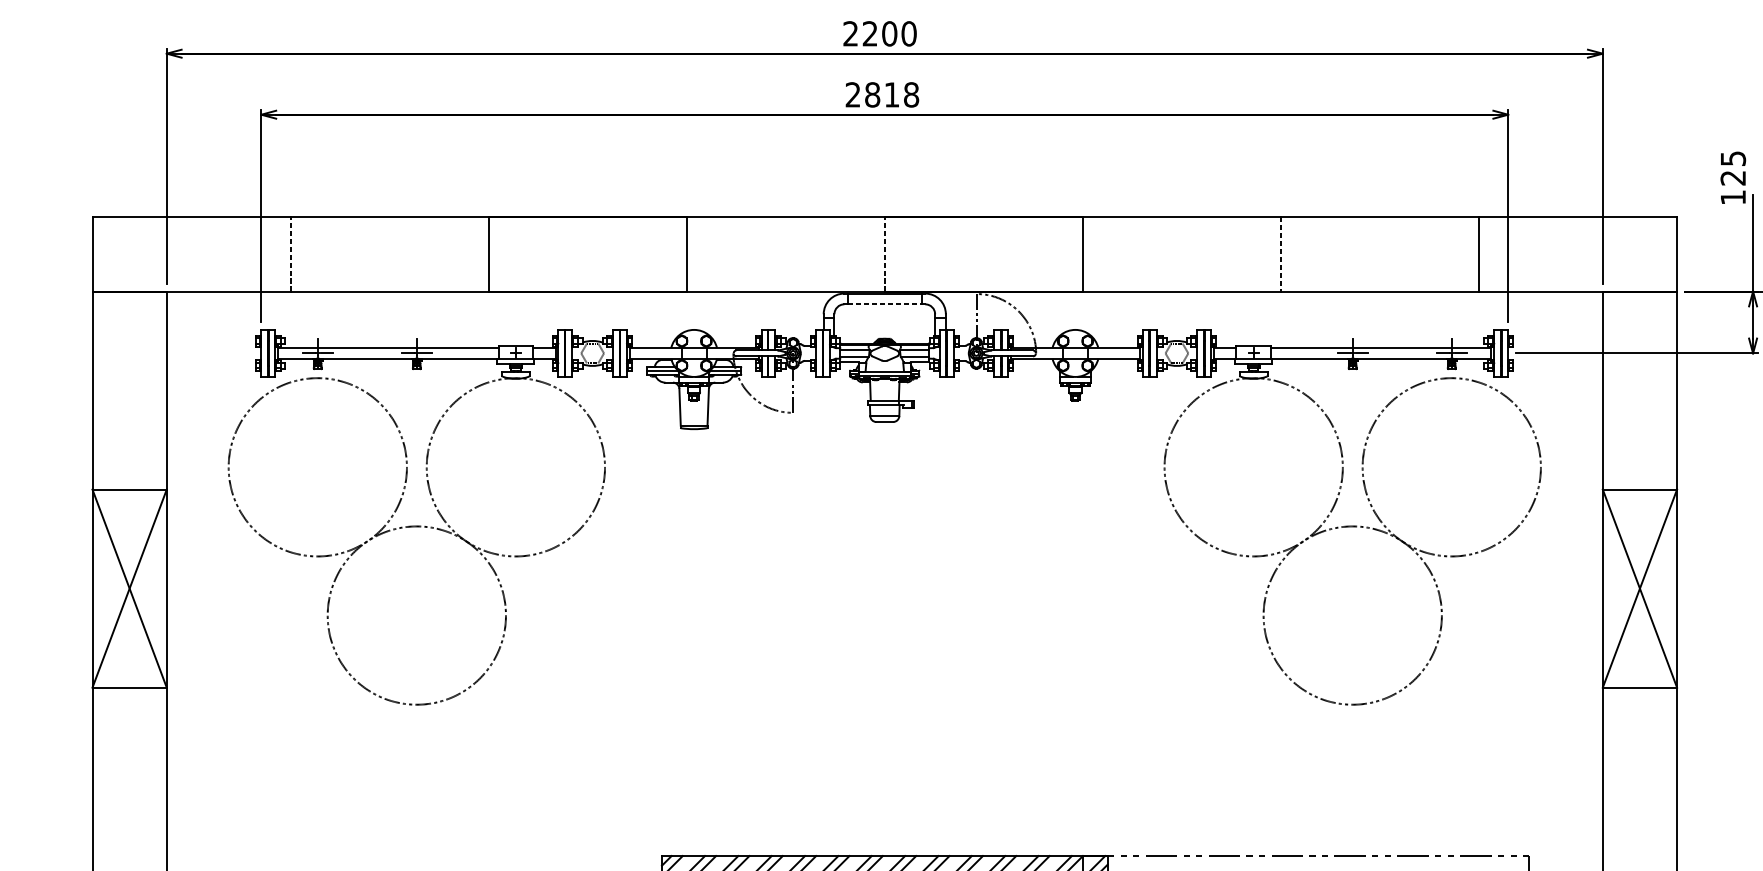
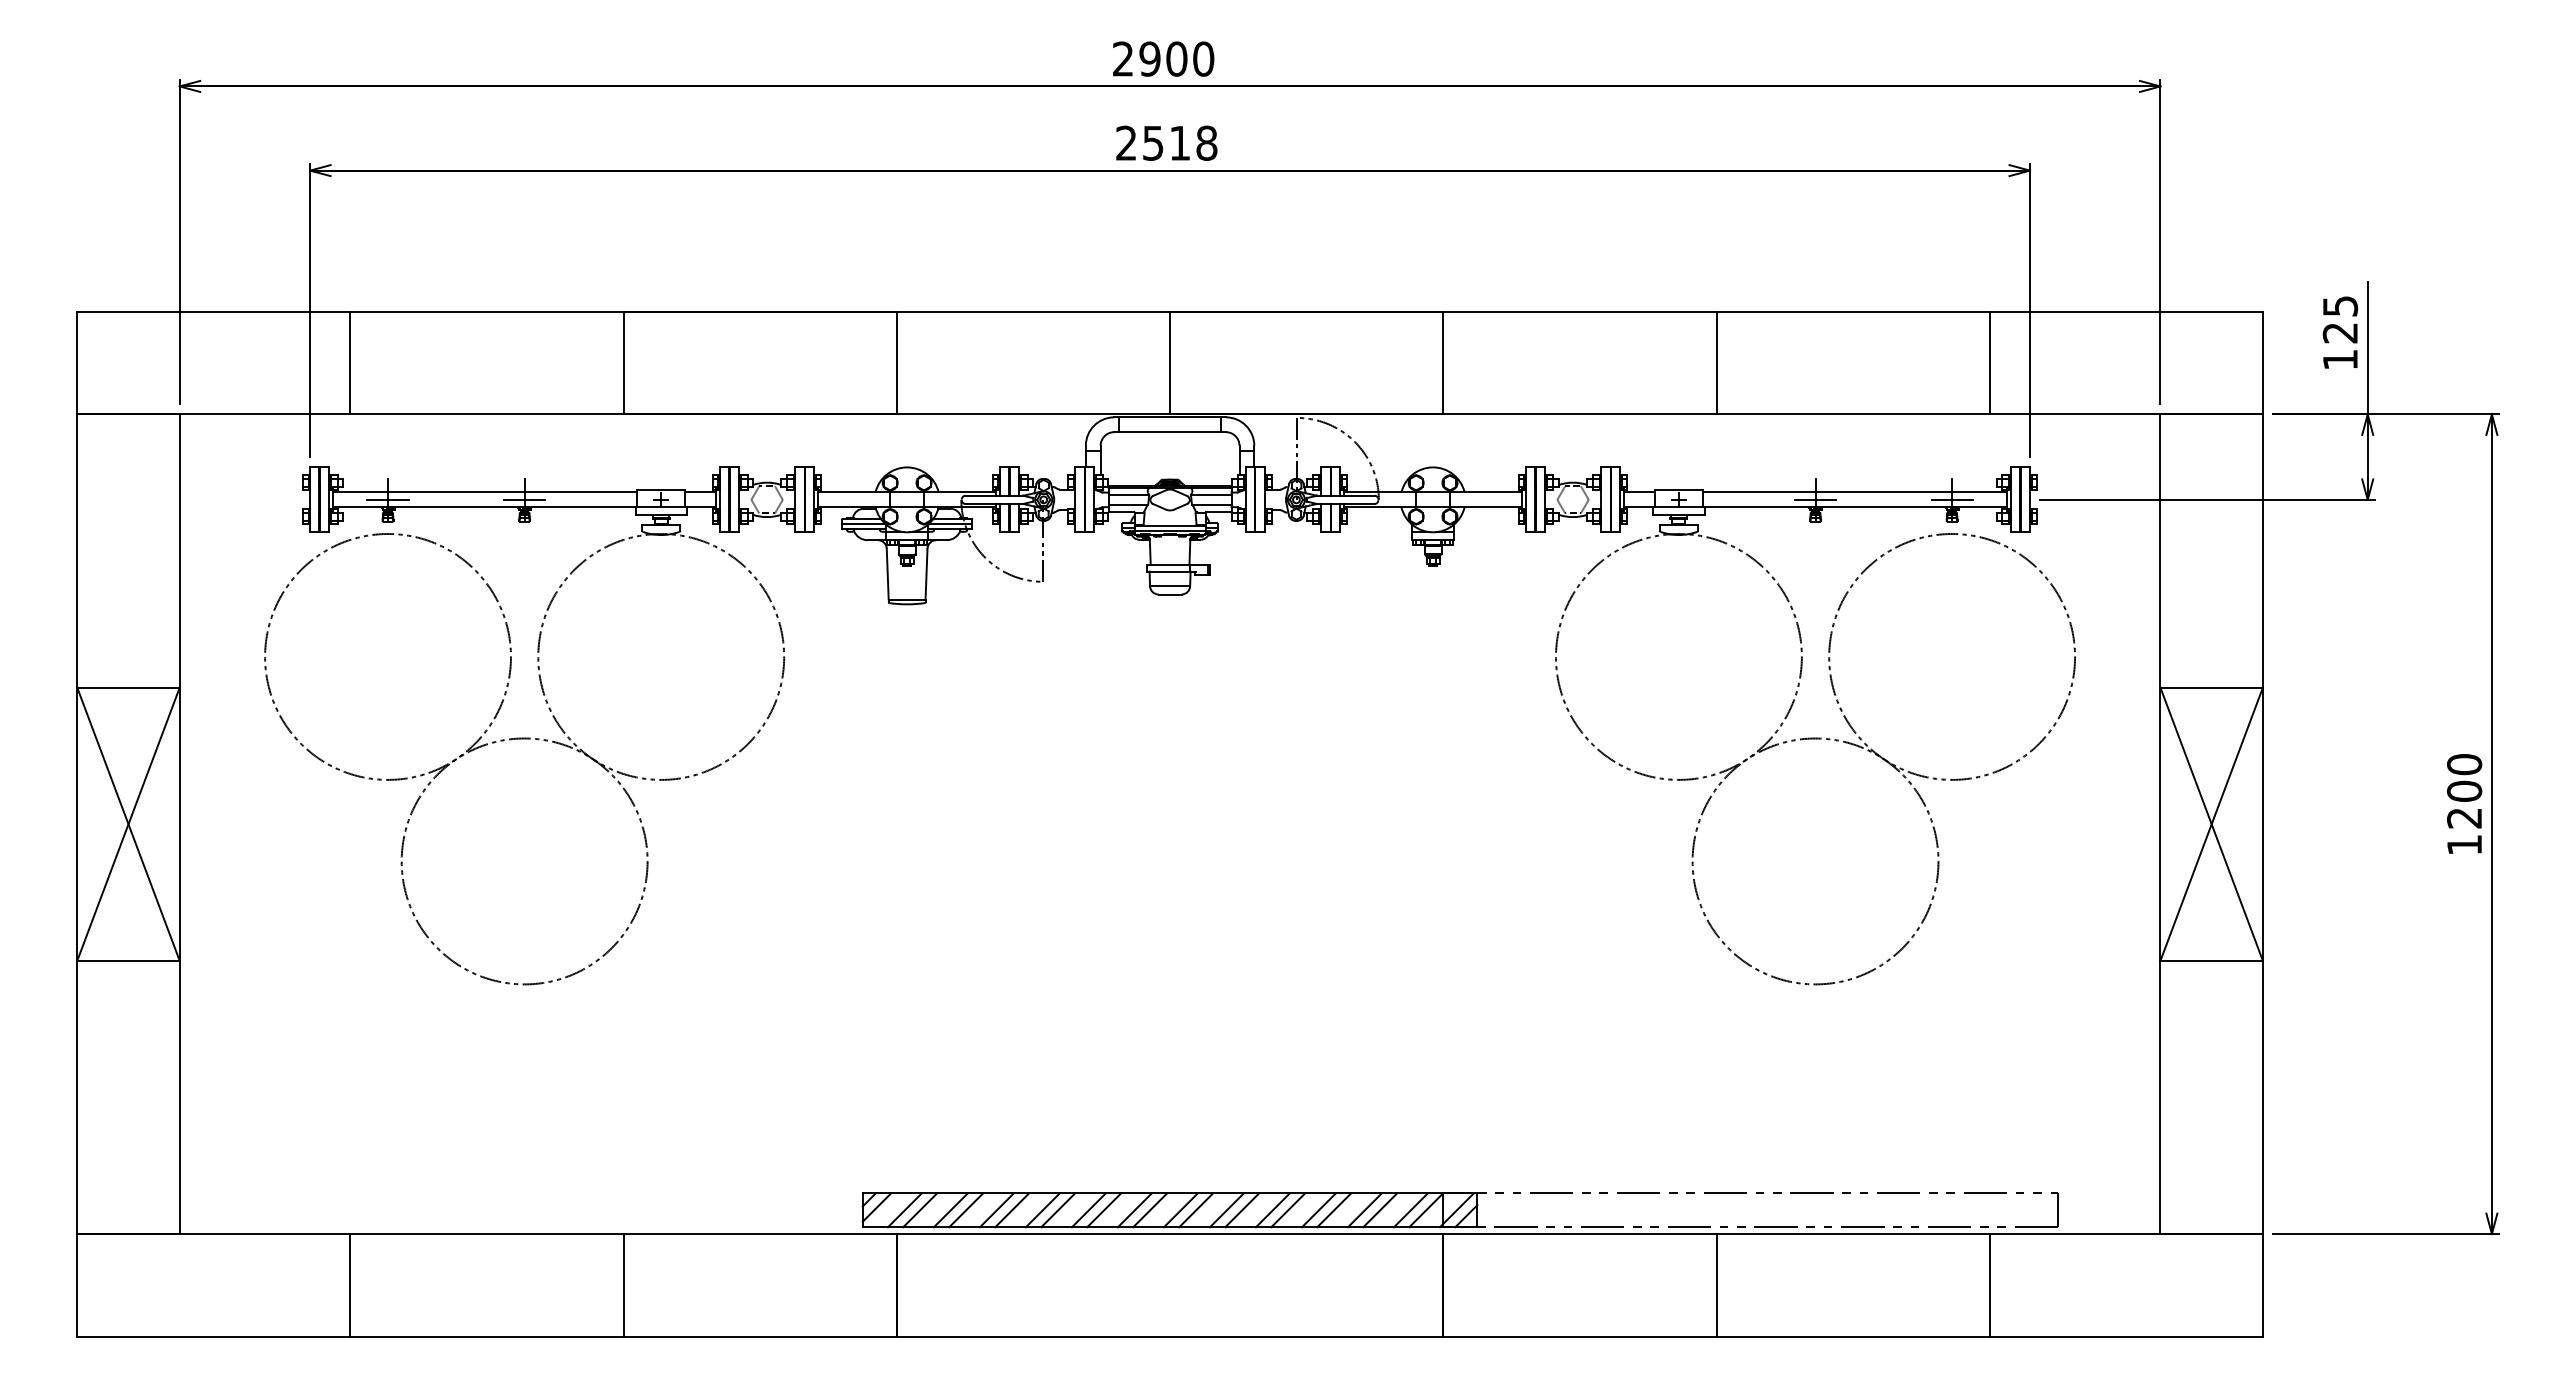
text: (869, 33) -> (1149, 58), 2200 -> 2900
text: (872, 94) -> (1152, 142), 2818 -> 2518
text: (1733, 177) -> (2340, 332), moved
line: (290, 253) -> (350, 362), dashed -> solid
line: (885, 253) -> (1170, 362), dashed -> solid
line: (1280, 254) -> (1716, 363), dashed -> solid
line: (885, 304) -> (1170, 432), dashed -> solid

